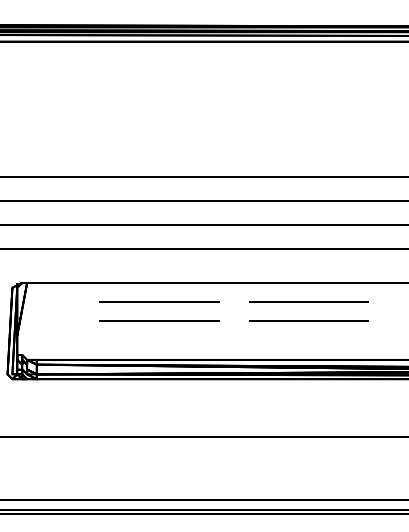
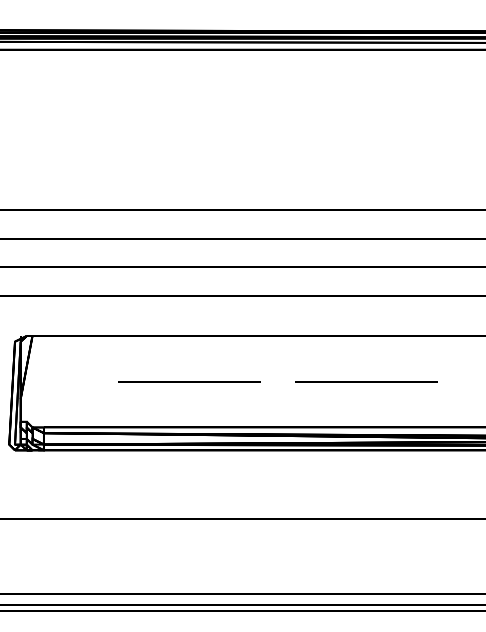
line: (159, 301) -> (189, 358), removed
line: (308, 301) -> (366, 358), removed

